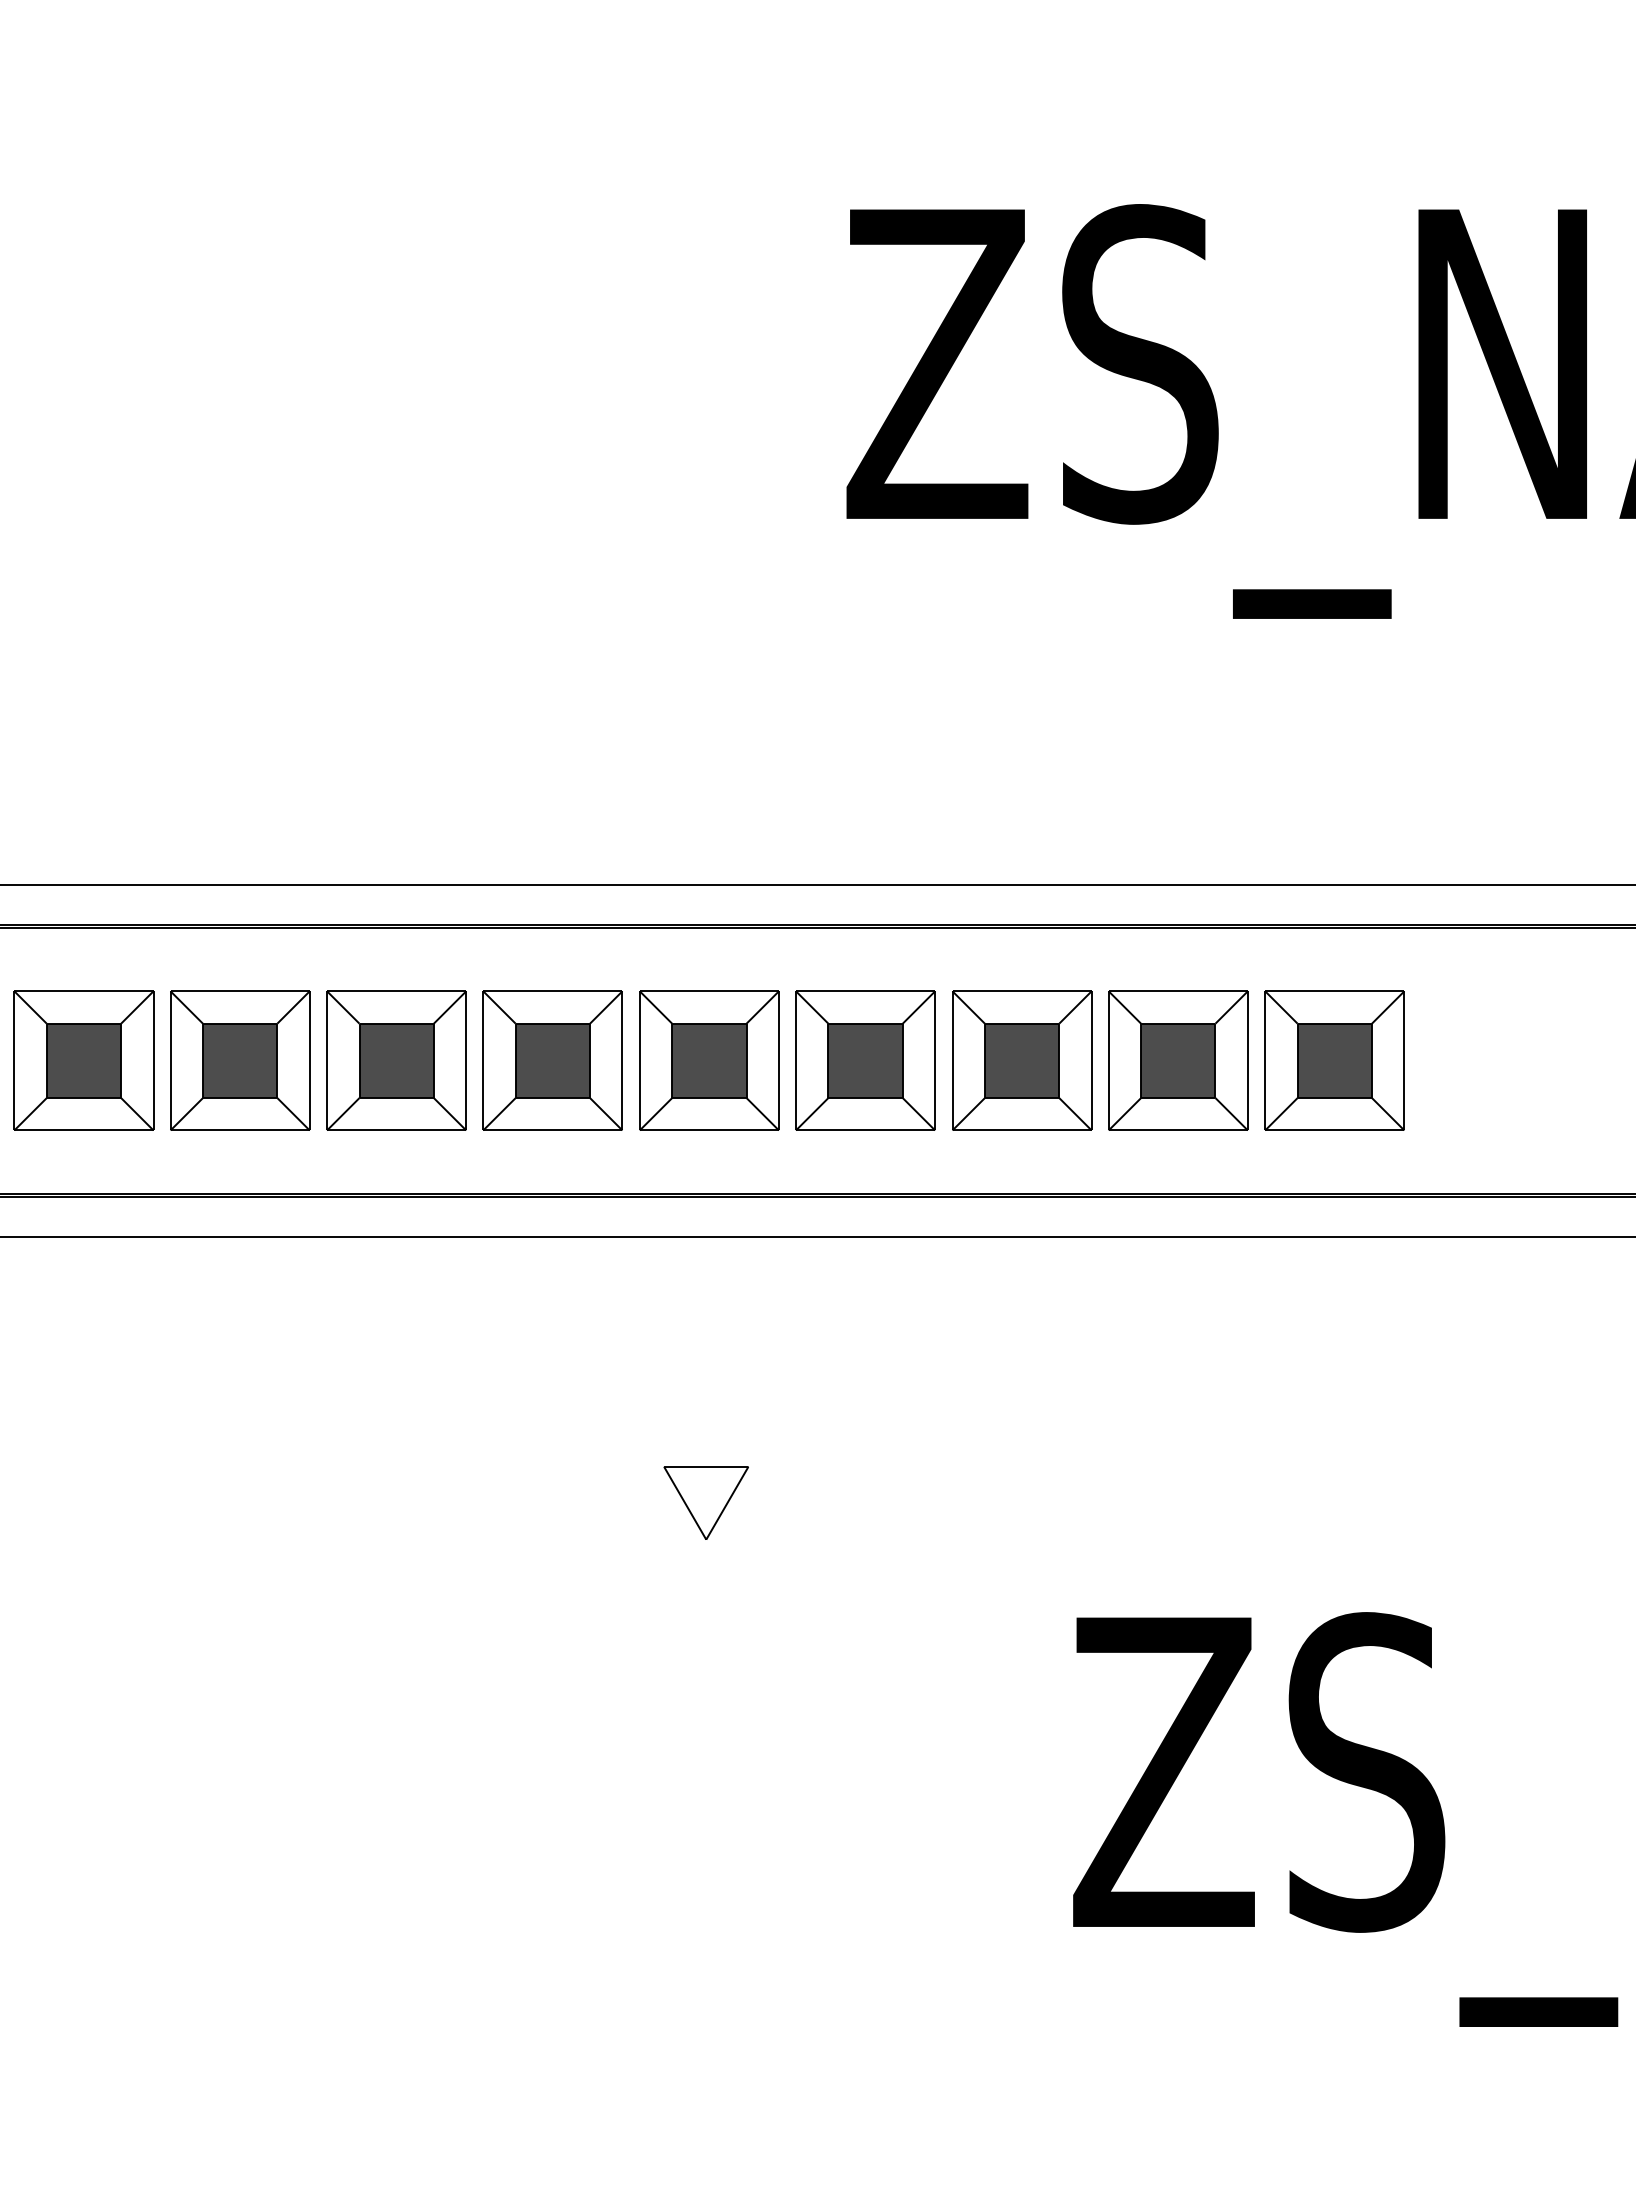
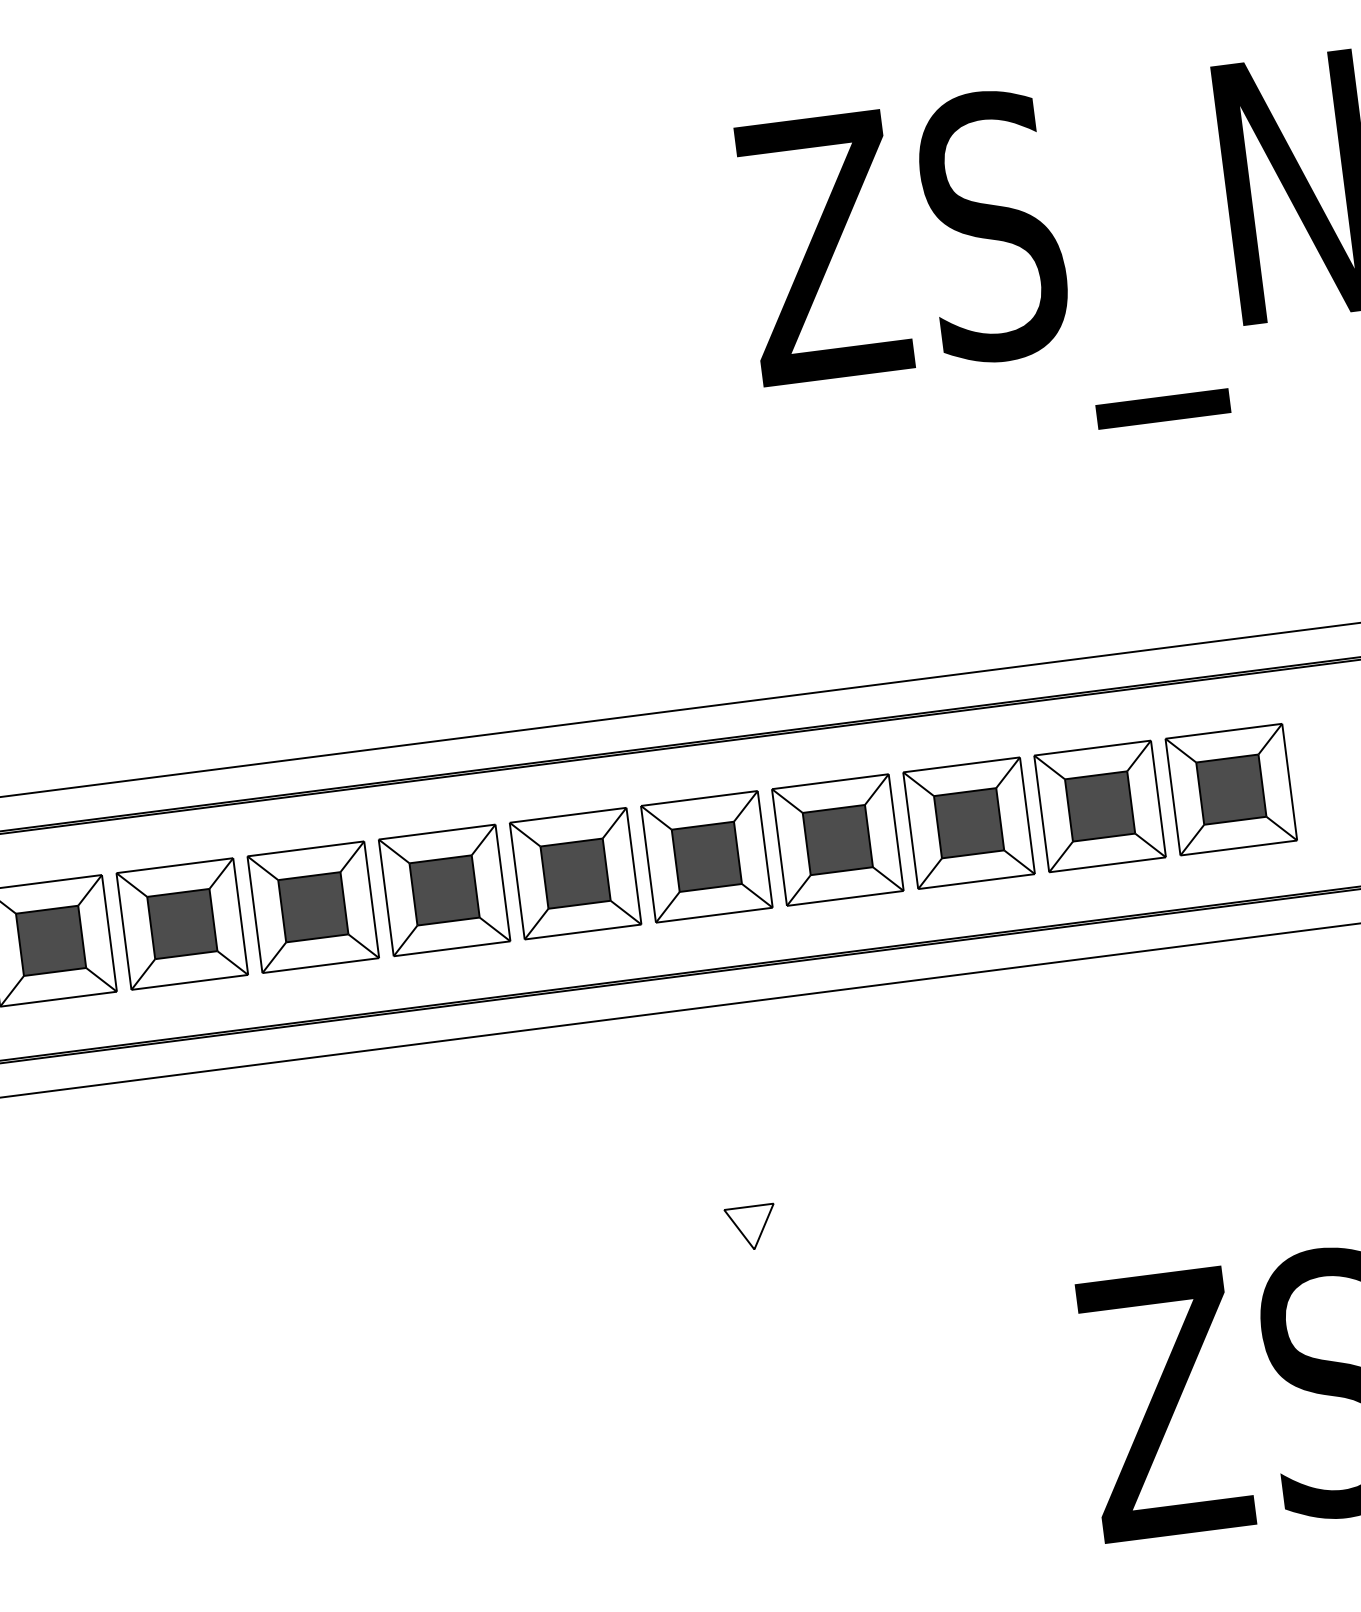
part: (705, 1502) -> (751, 1227), size x0.7

